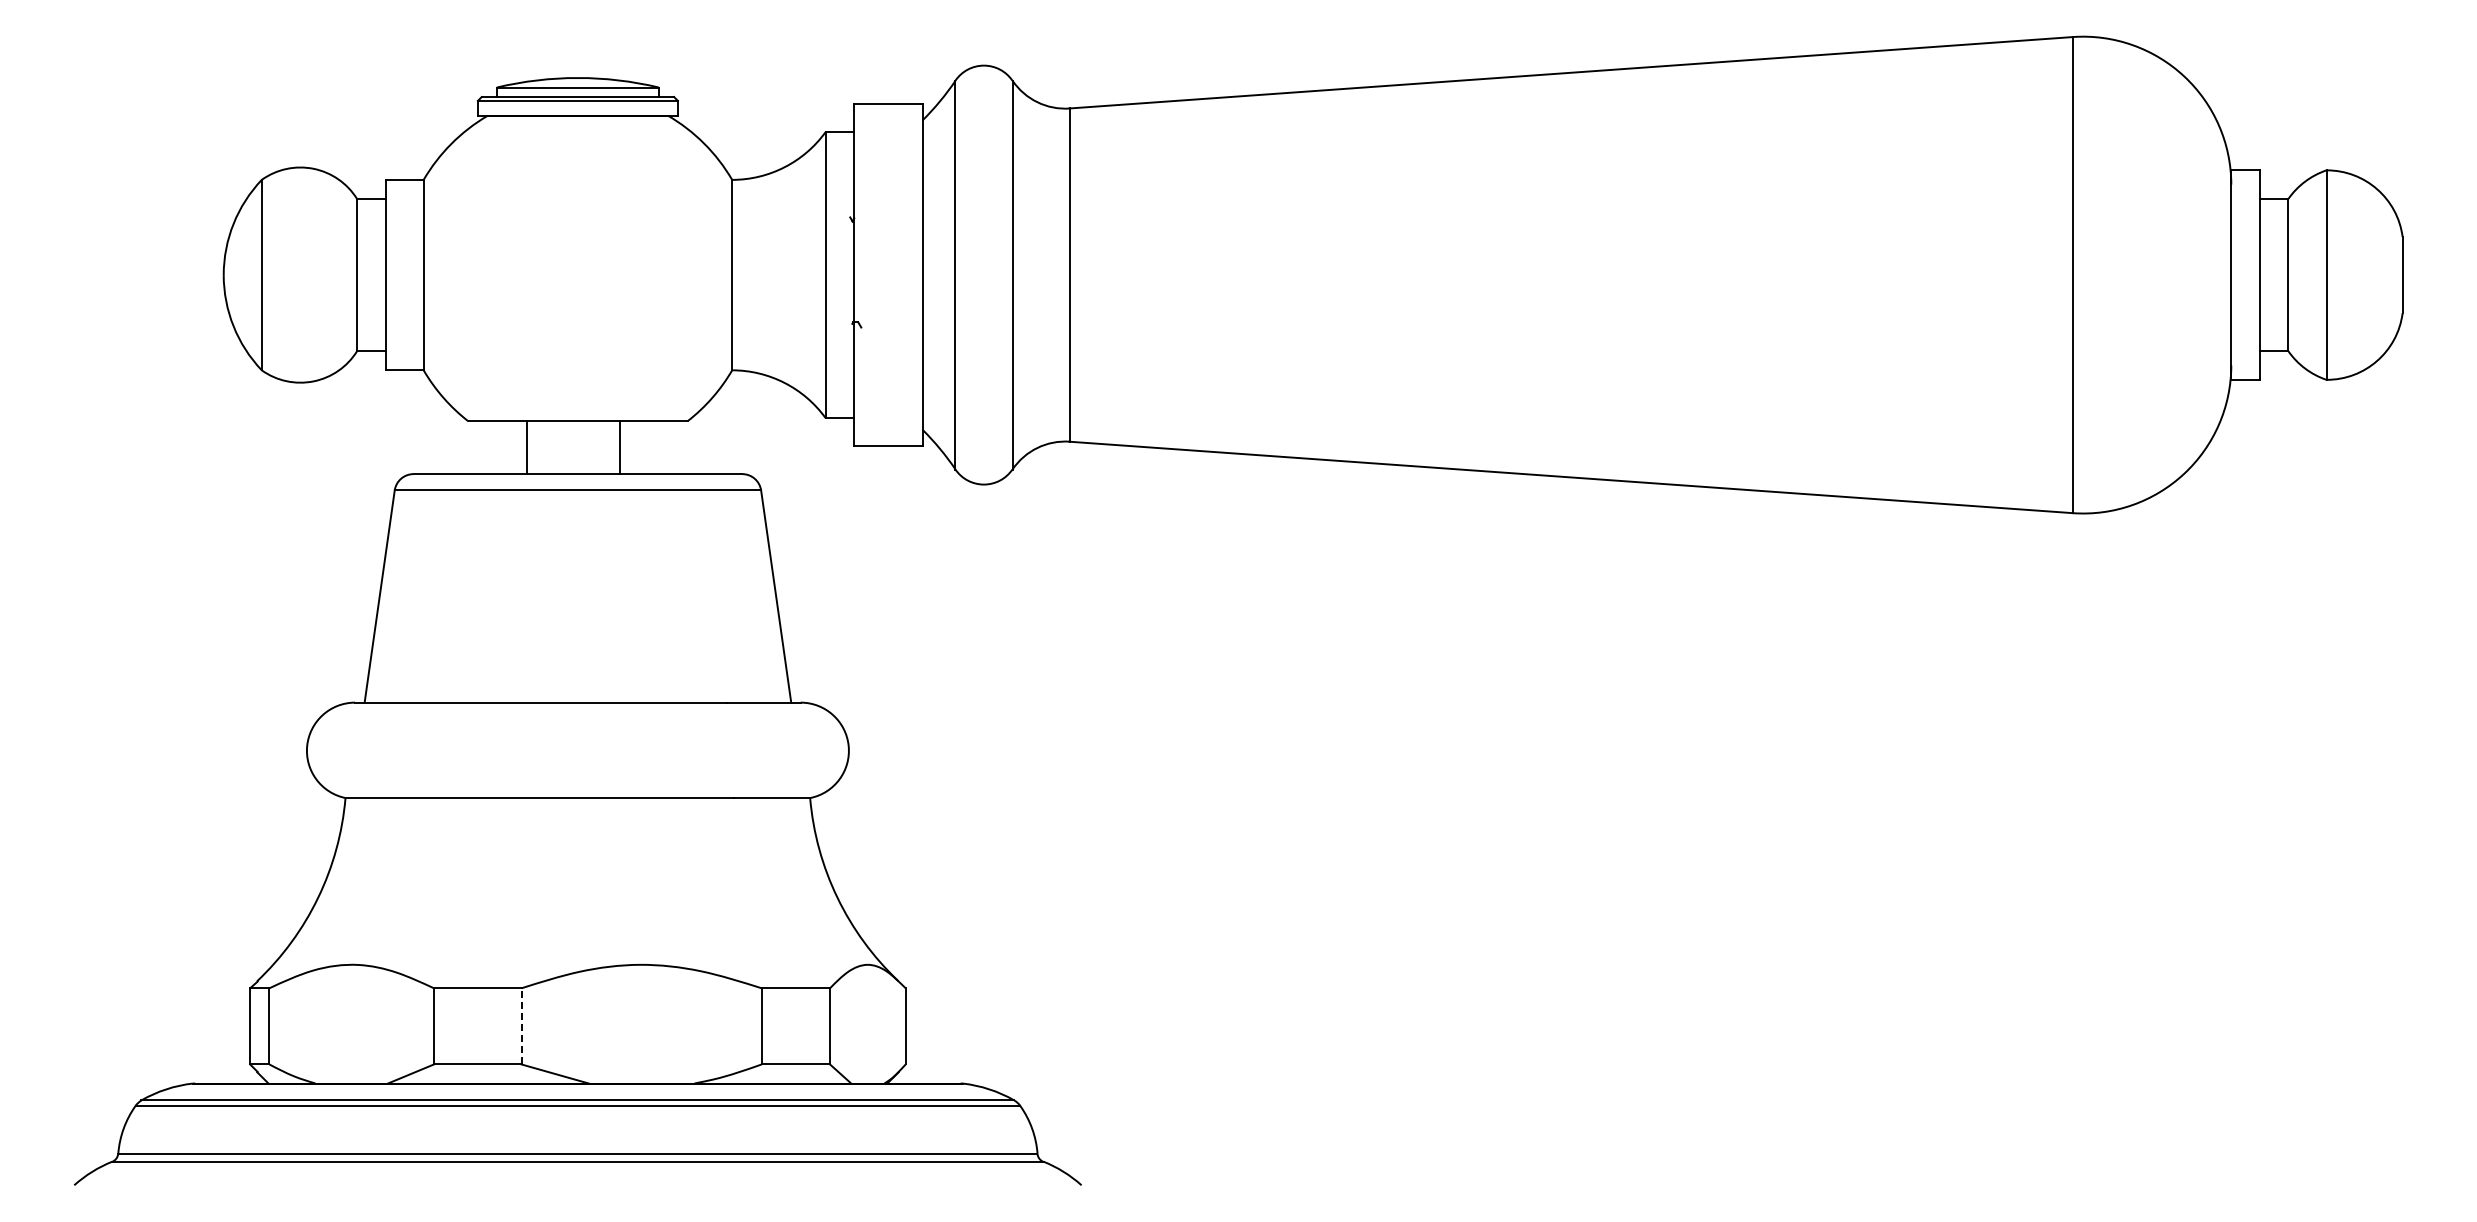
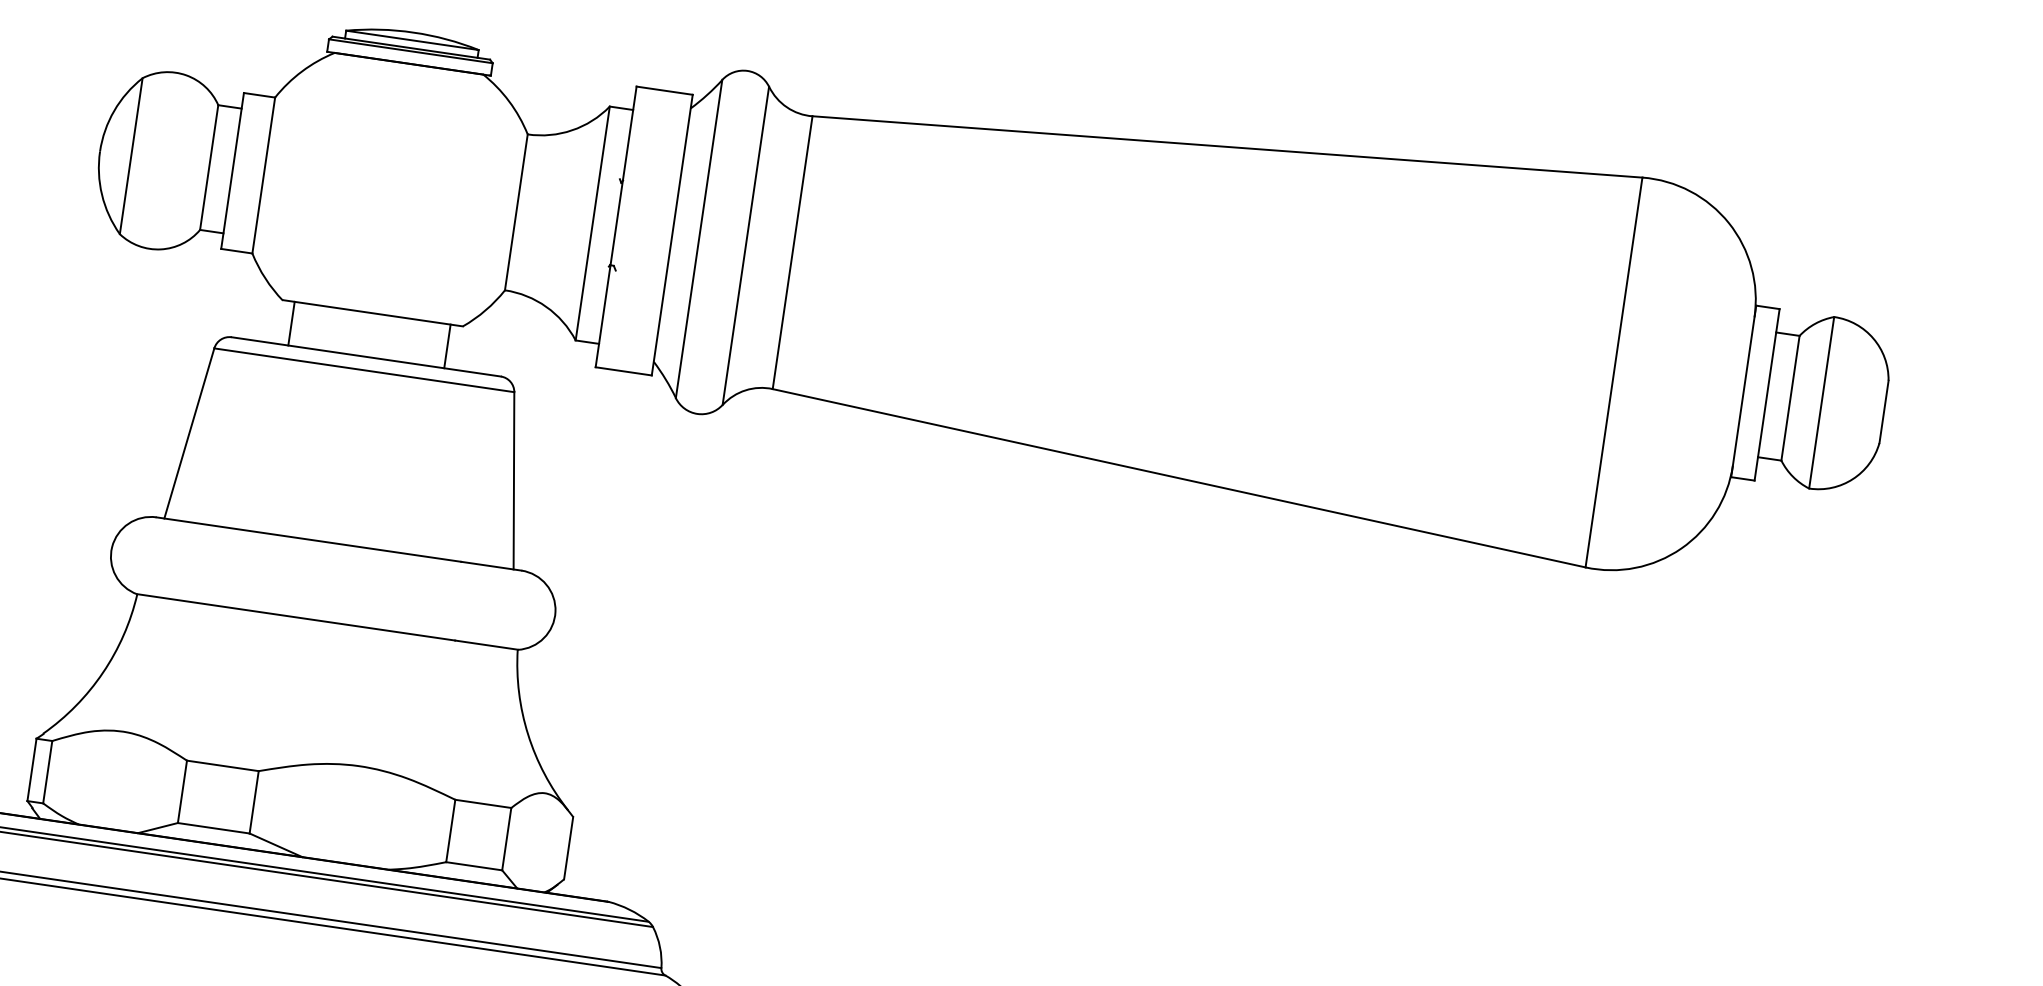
line: (526, 447) -> (291, 323), moved
line: (620, 447) -> (447, 346), moved
line: (521, 1025) -> (254, 801), dashed -> solid

